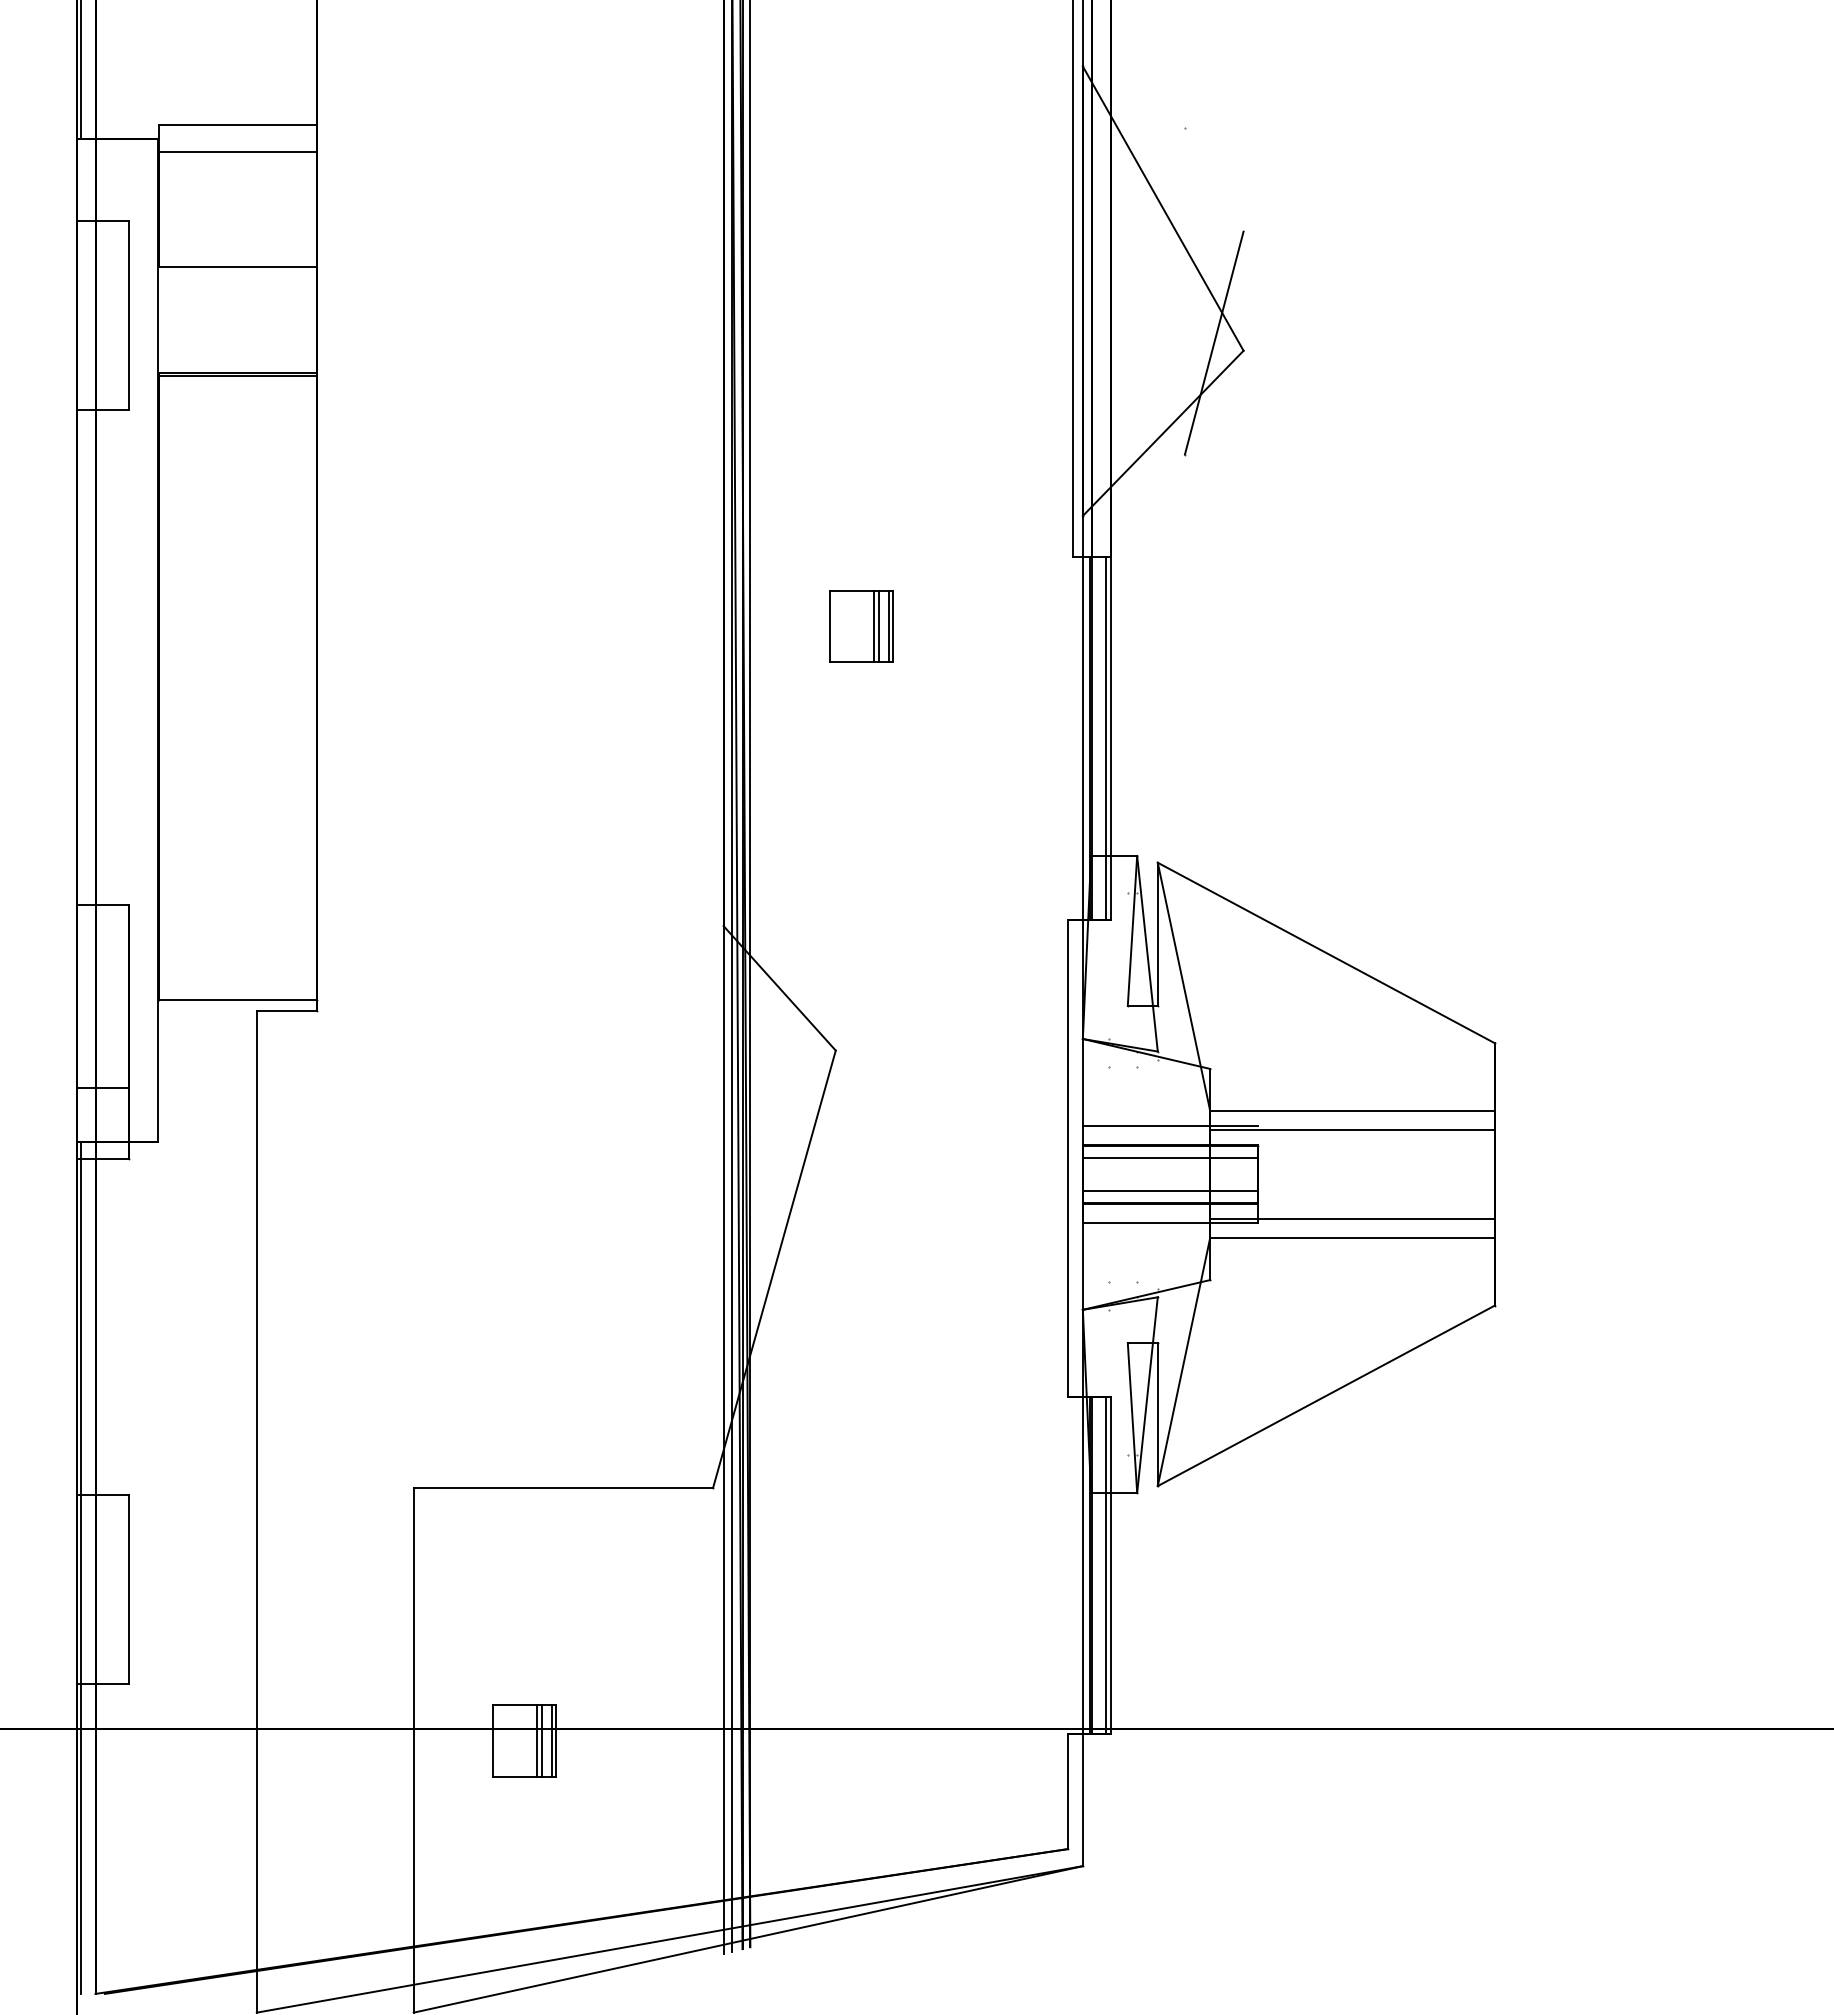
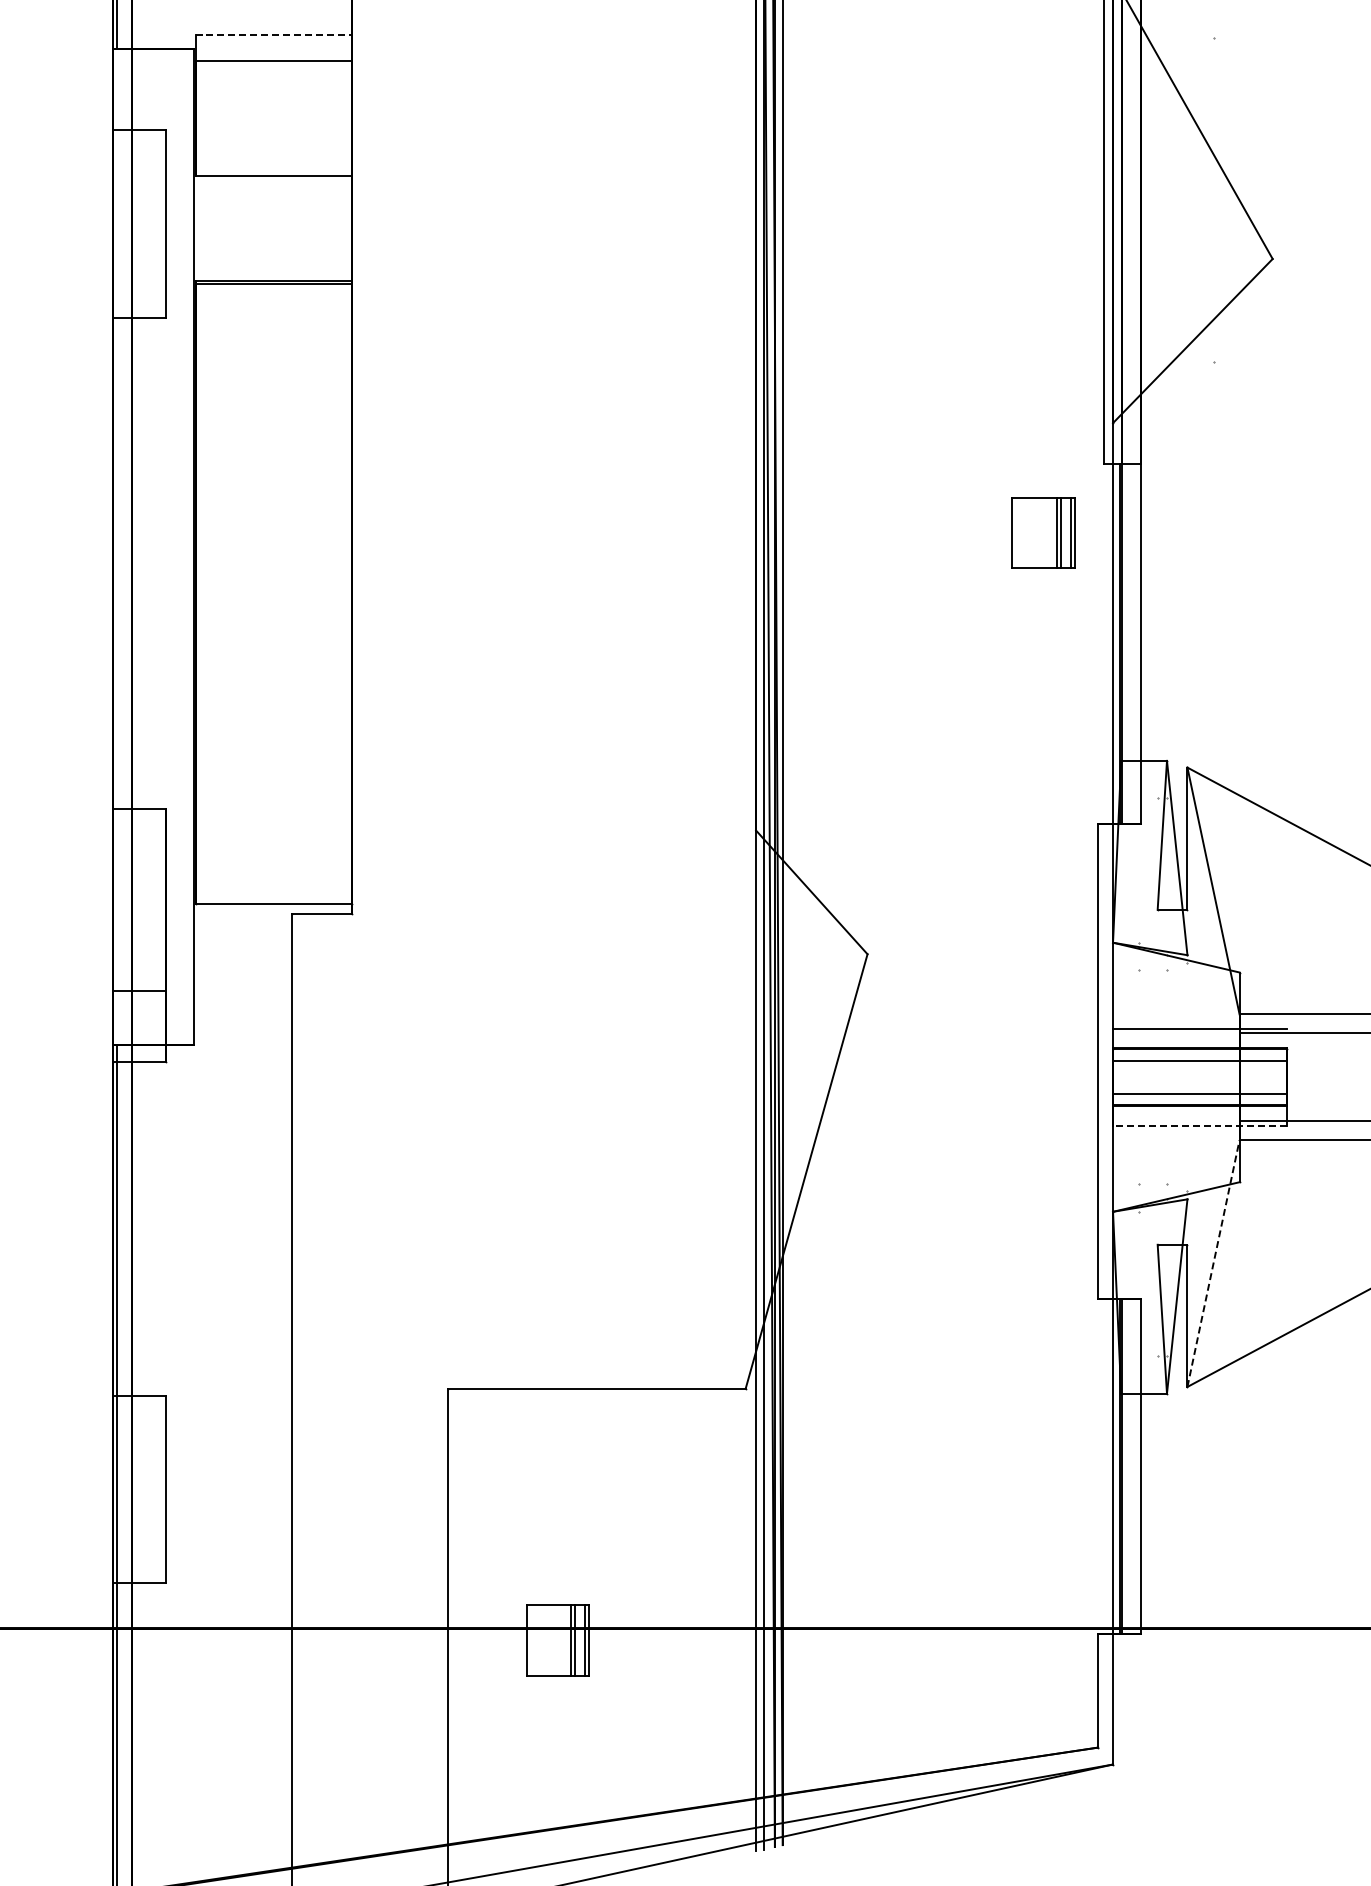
line: (238, 125) -> (274, 35), solid -> dashed
line: (1213, 342) -> (1242, 250), removed
part: (861, 626) -> (1044, 532), moved
line: (1105, 738) -> (1135, 644), removed
line: (1170, 1223) -> (1200, 1126), solid -> dashed
line: (1184, 1361) -> (1214, 1263), solid -> dashed
line: (1105, 1565) -> (1135, 1465), removed

